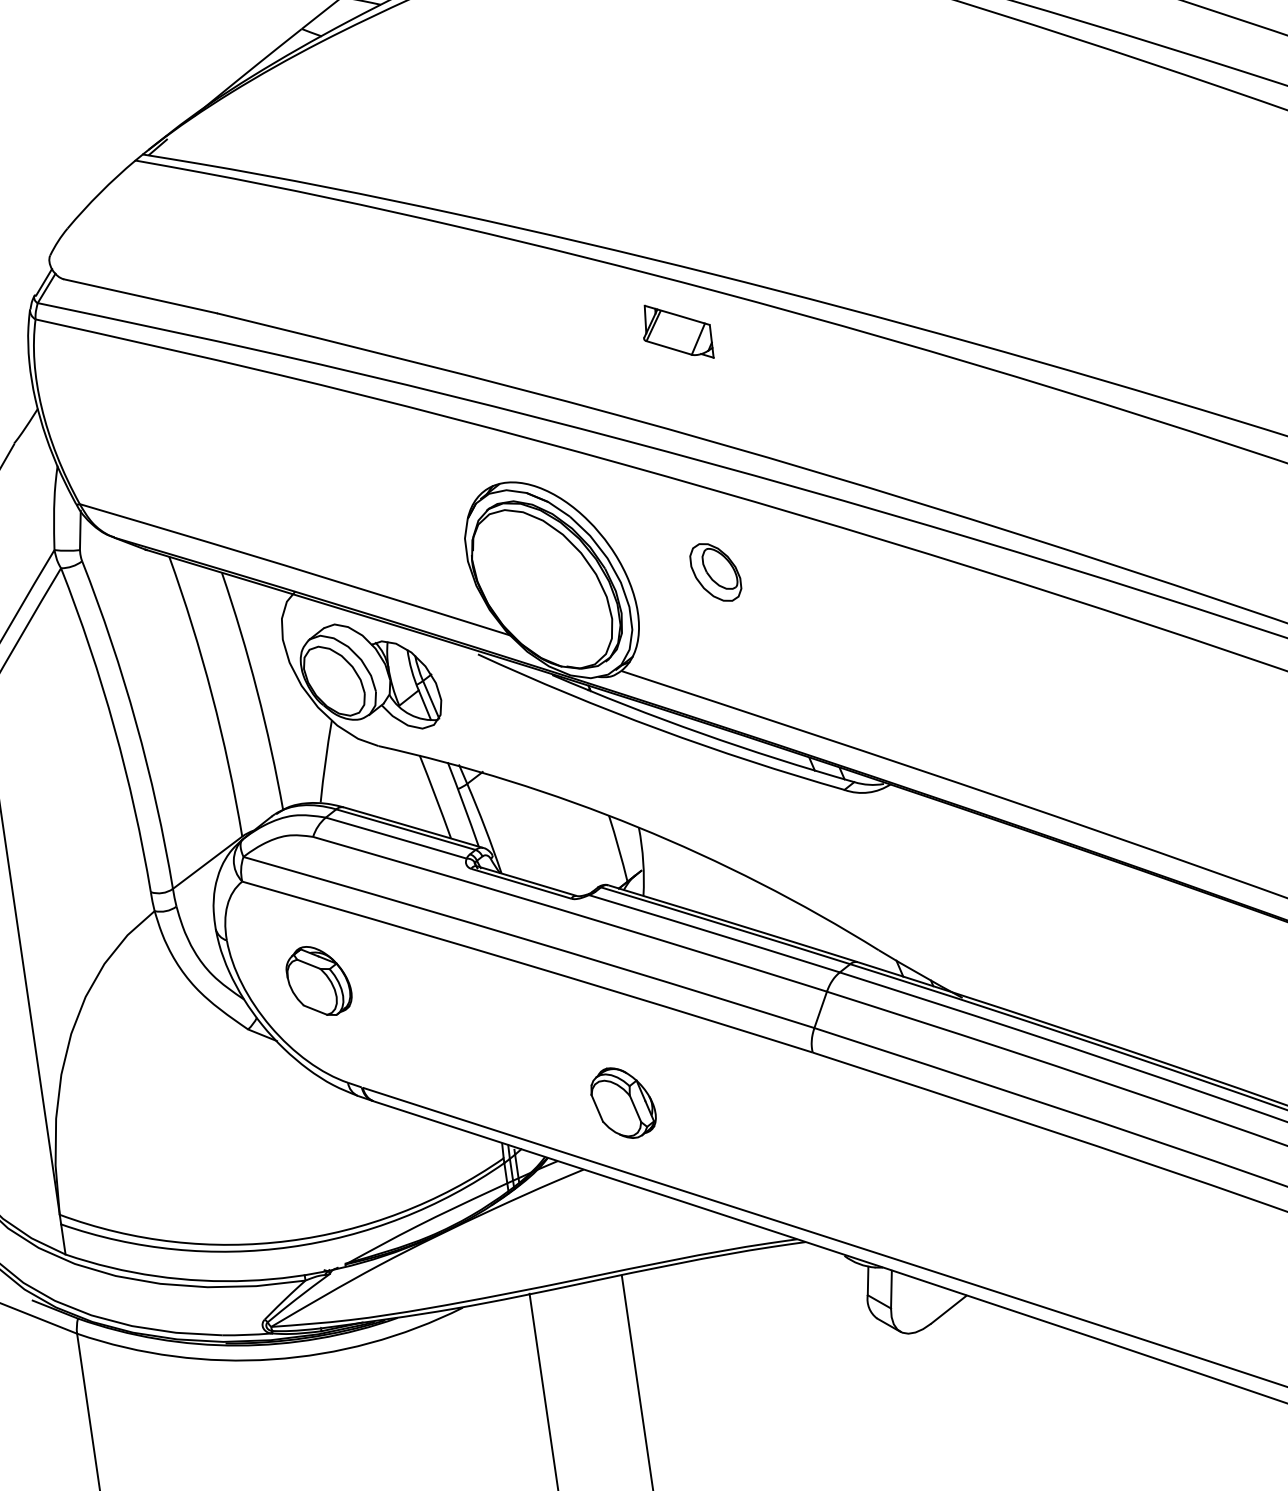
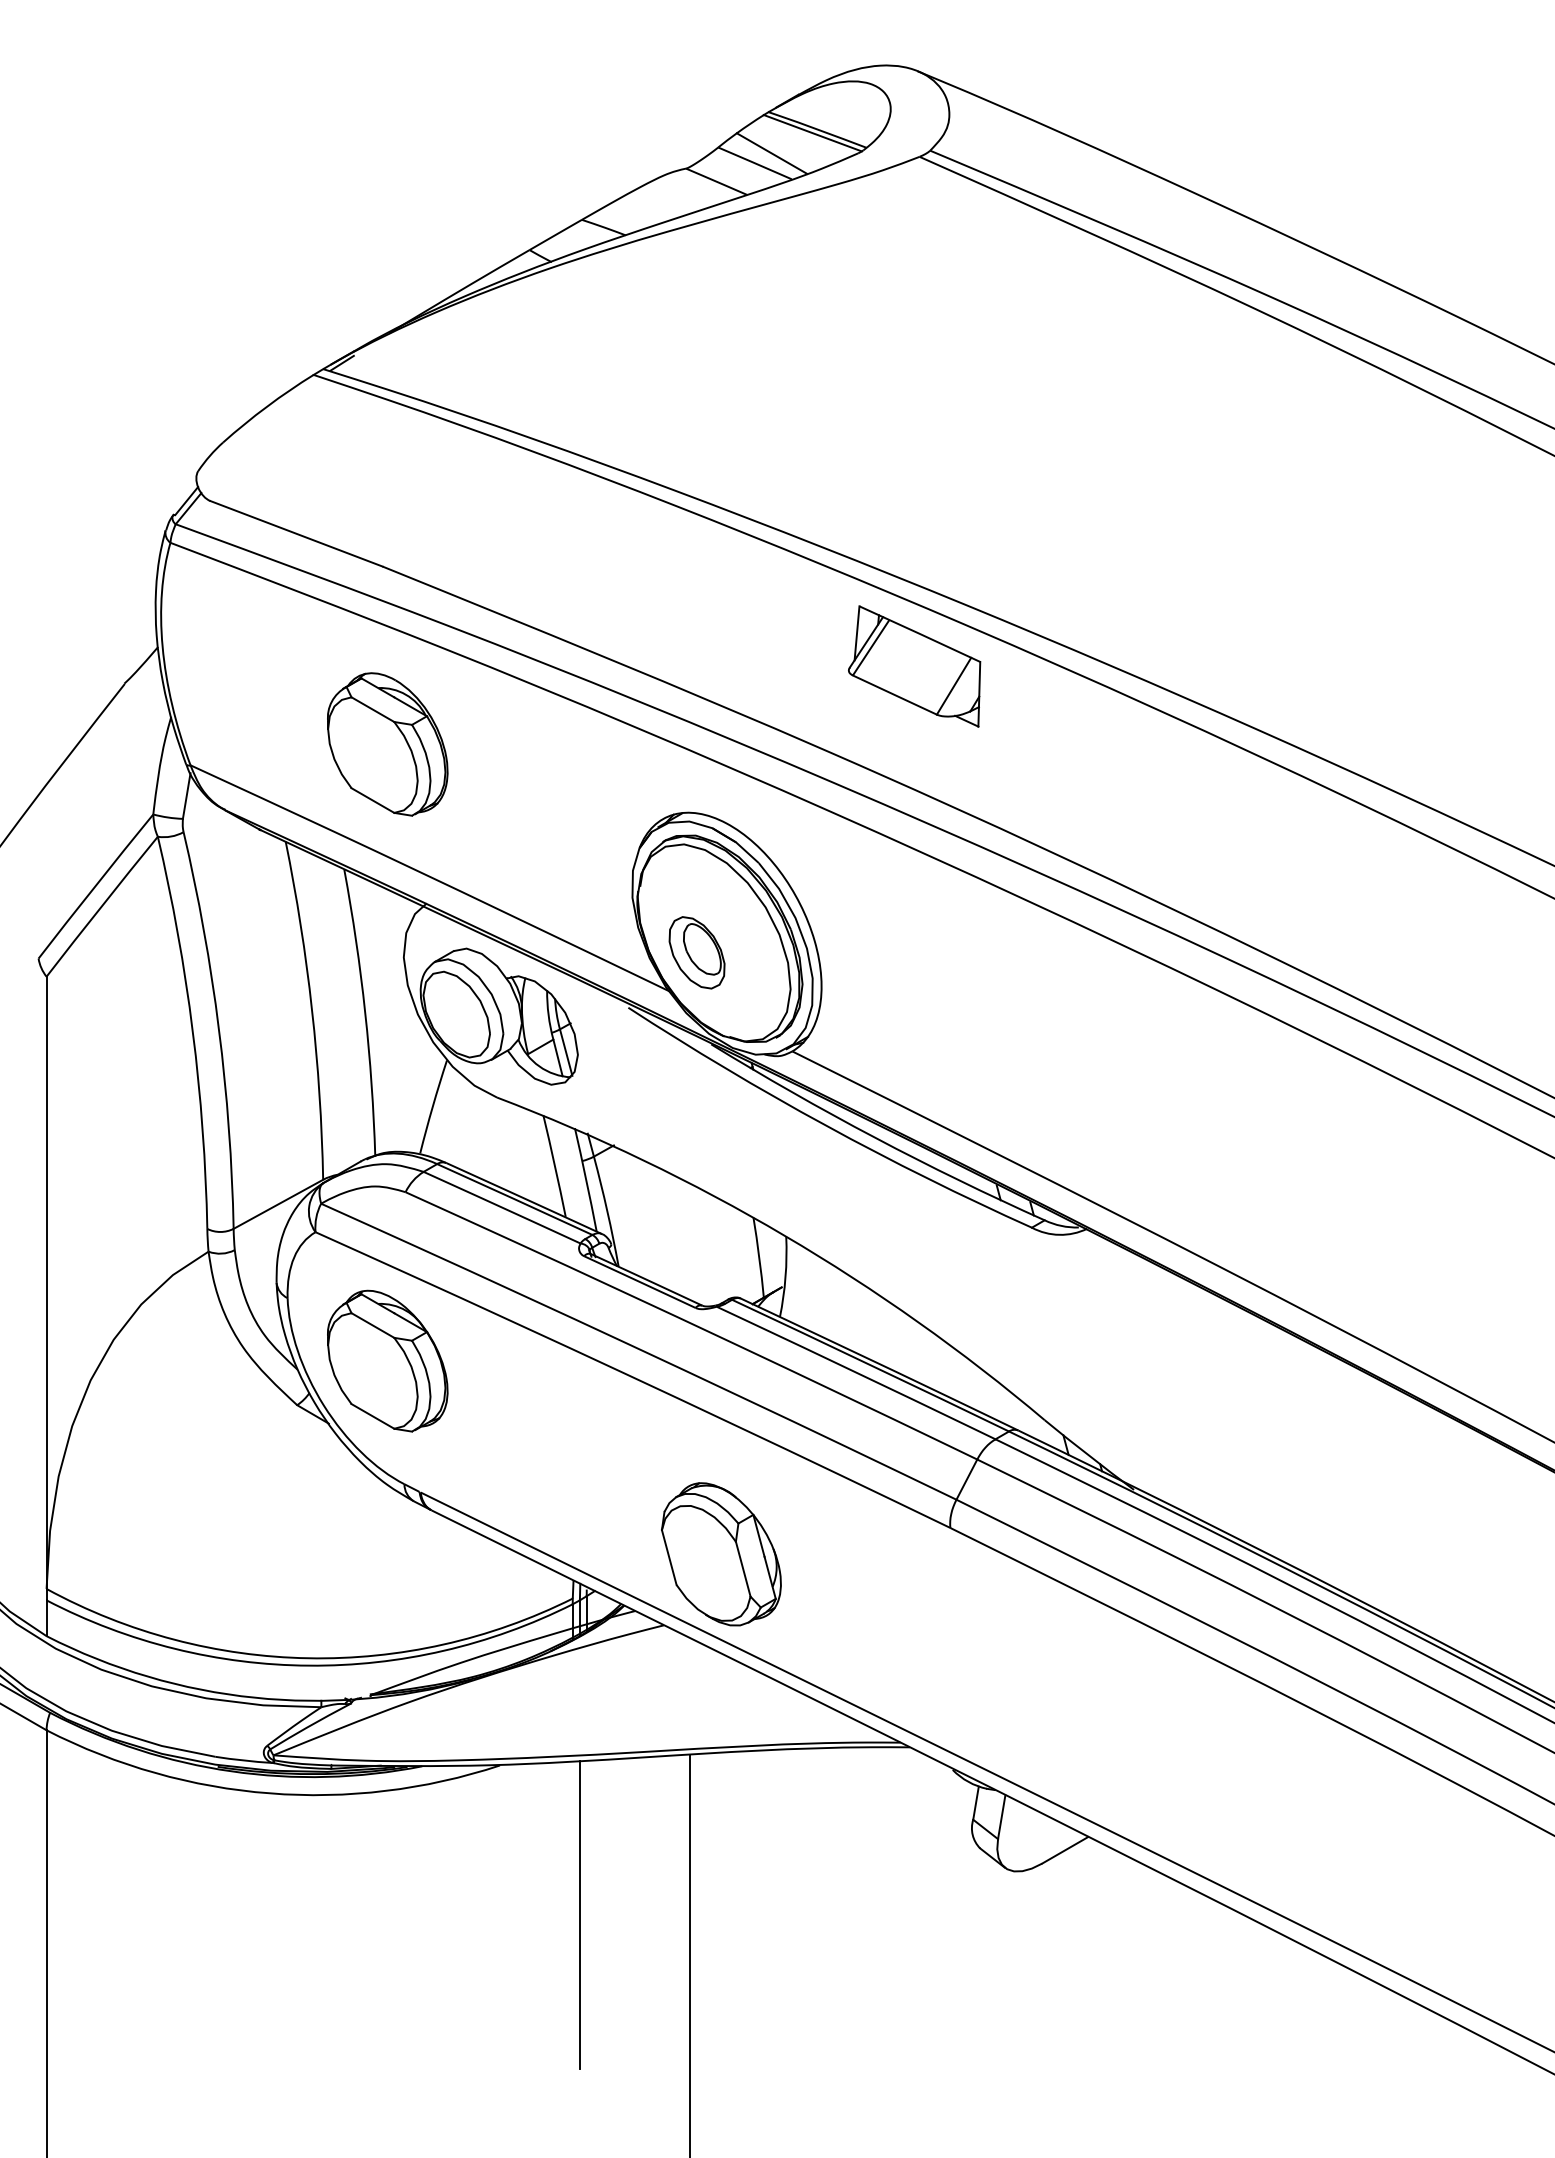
part: (676, 332) -> (914, 666), size x1.67
part: (242, 462) -> (387, 744), added
part: (715, 572) -> (696, 952), moved
part: (318, 980) -> (387, 1360), size x1.67
part: (623, 1102) -> (721, 1554), size x1.67

